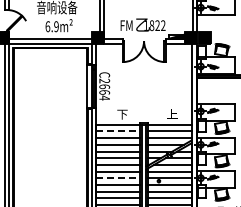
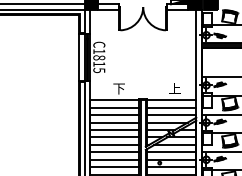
text: (104, 89) -> (99, 60), C2664 -> C1815
line: (118, 131) -> (114, 107), dashed -> solid
line: (118, 178) -> (114, 160), dashed -> solid

